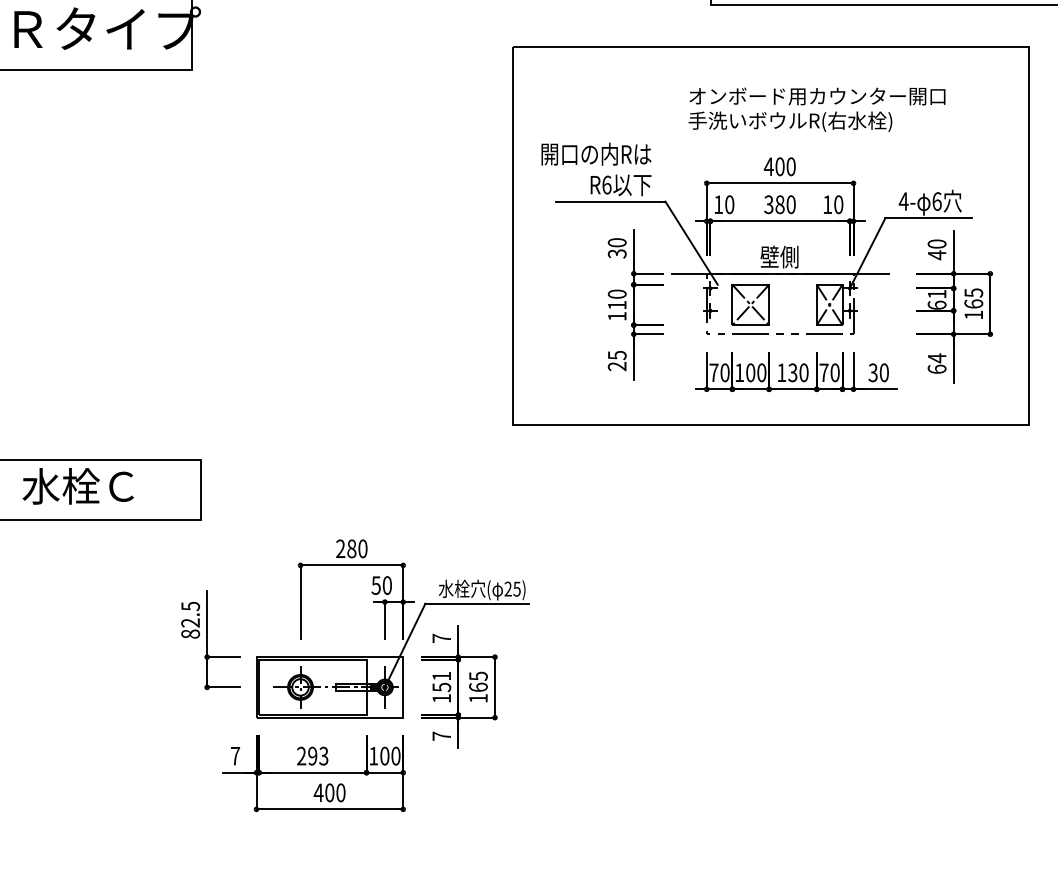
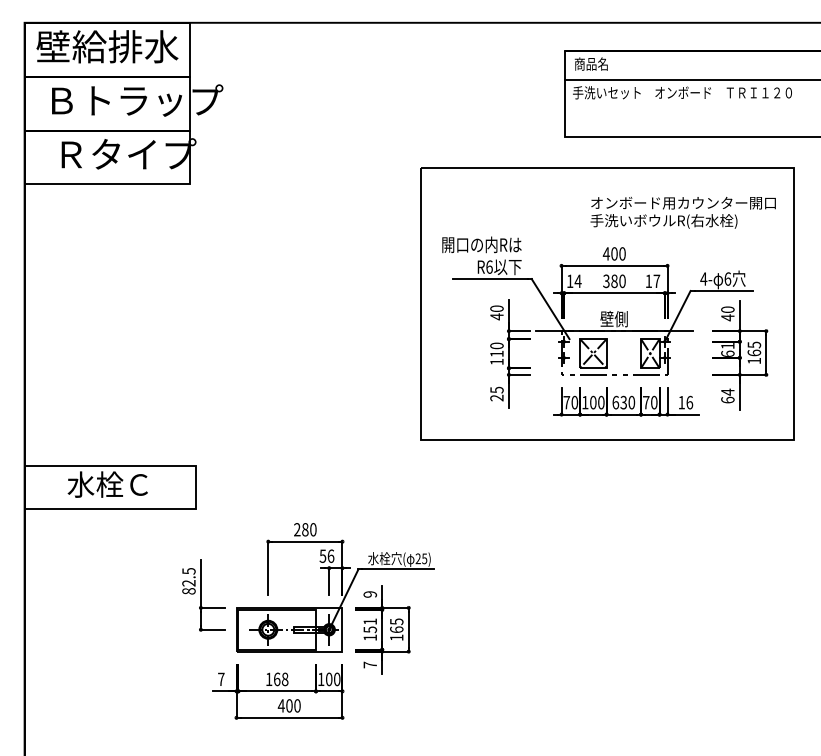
text: (816, 109) -> (682, 212), moved
text: (728, 204) -> (577, 281), 10 -> 14
text: (838, 204) -> (656, 281), 10 -> 17
text: (616, 253) -> (496, 316), 30 -> 40
text: (781, 372) -> (615, 402), 130 -> 630
text: (878, 372) -> (685, 402), 30 -> 16
text: (386, 584) -> (330, 555), 50 -> 56
text: (442, 638) -> (370, 594), 7 -> 9
text: (311, 756) -> (276, 679), 293 -> 168

